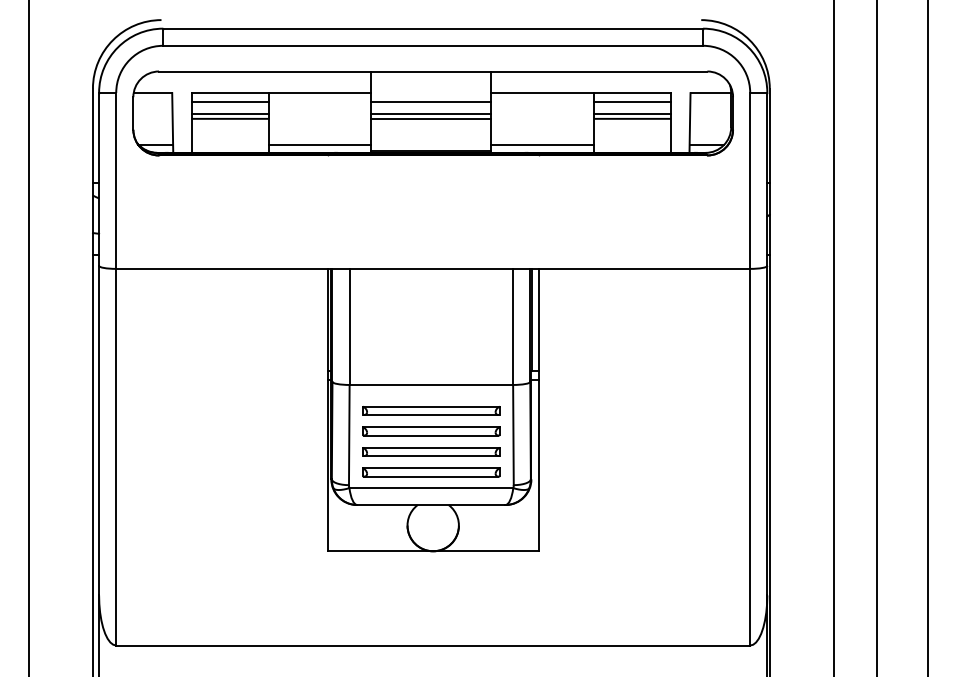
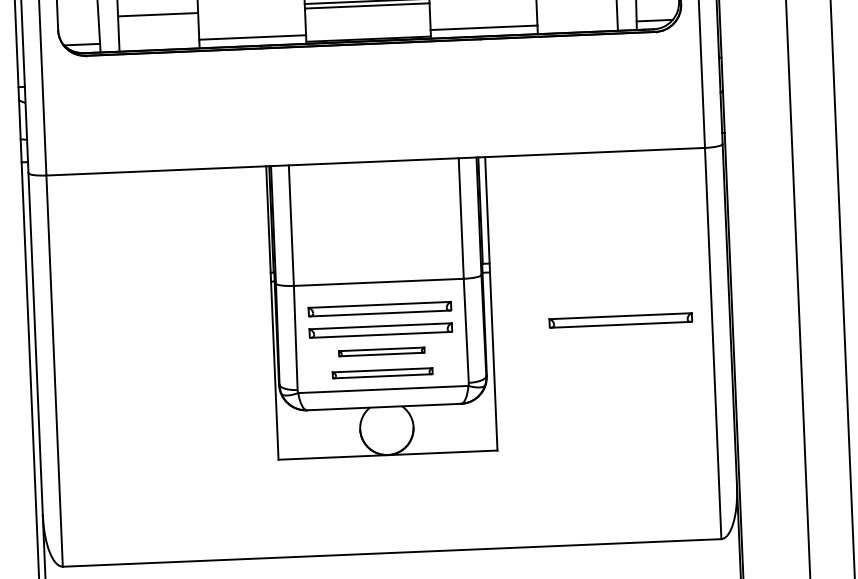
line: (229, 114) -> (157, 10), removed
part: (662, 431) -> (620, 320), added
part: (431, 451) -> (381, 351), size x0.6
part: (431, 472) -> (382, 373), size x0.7

